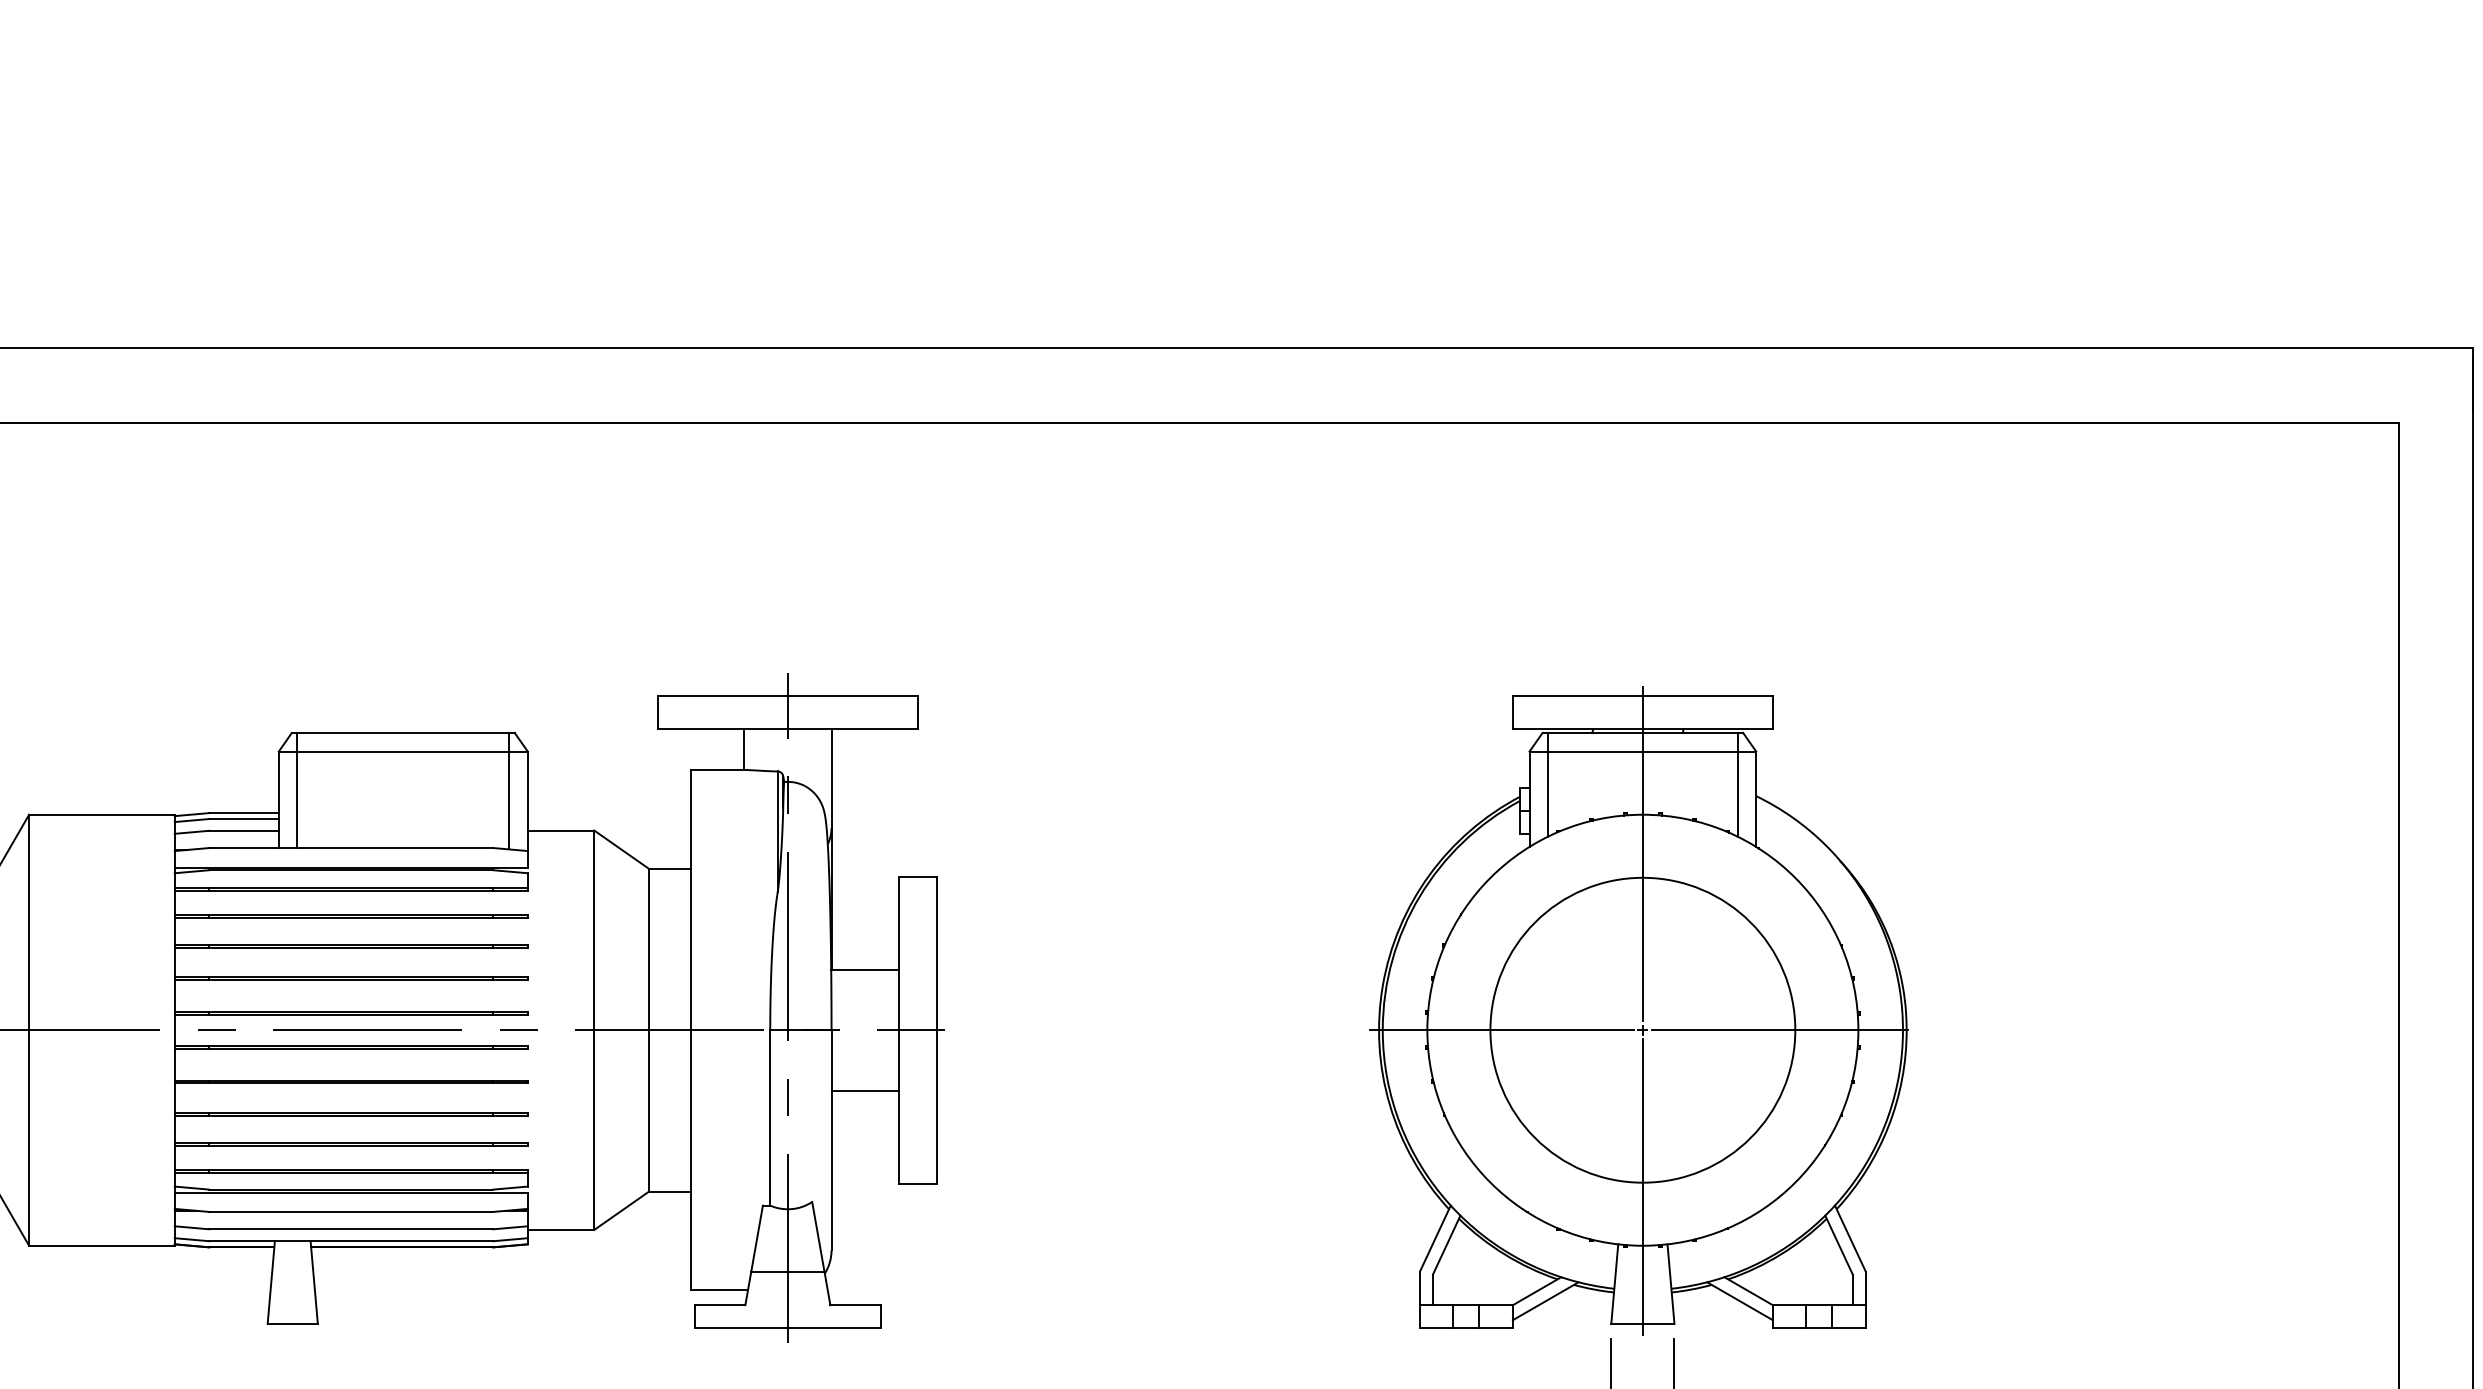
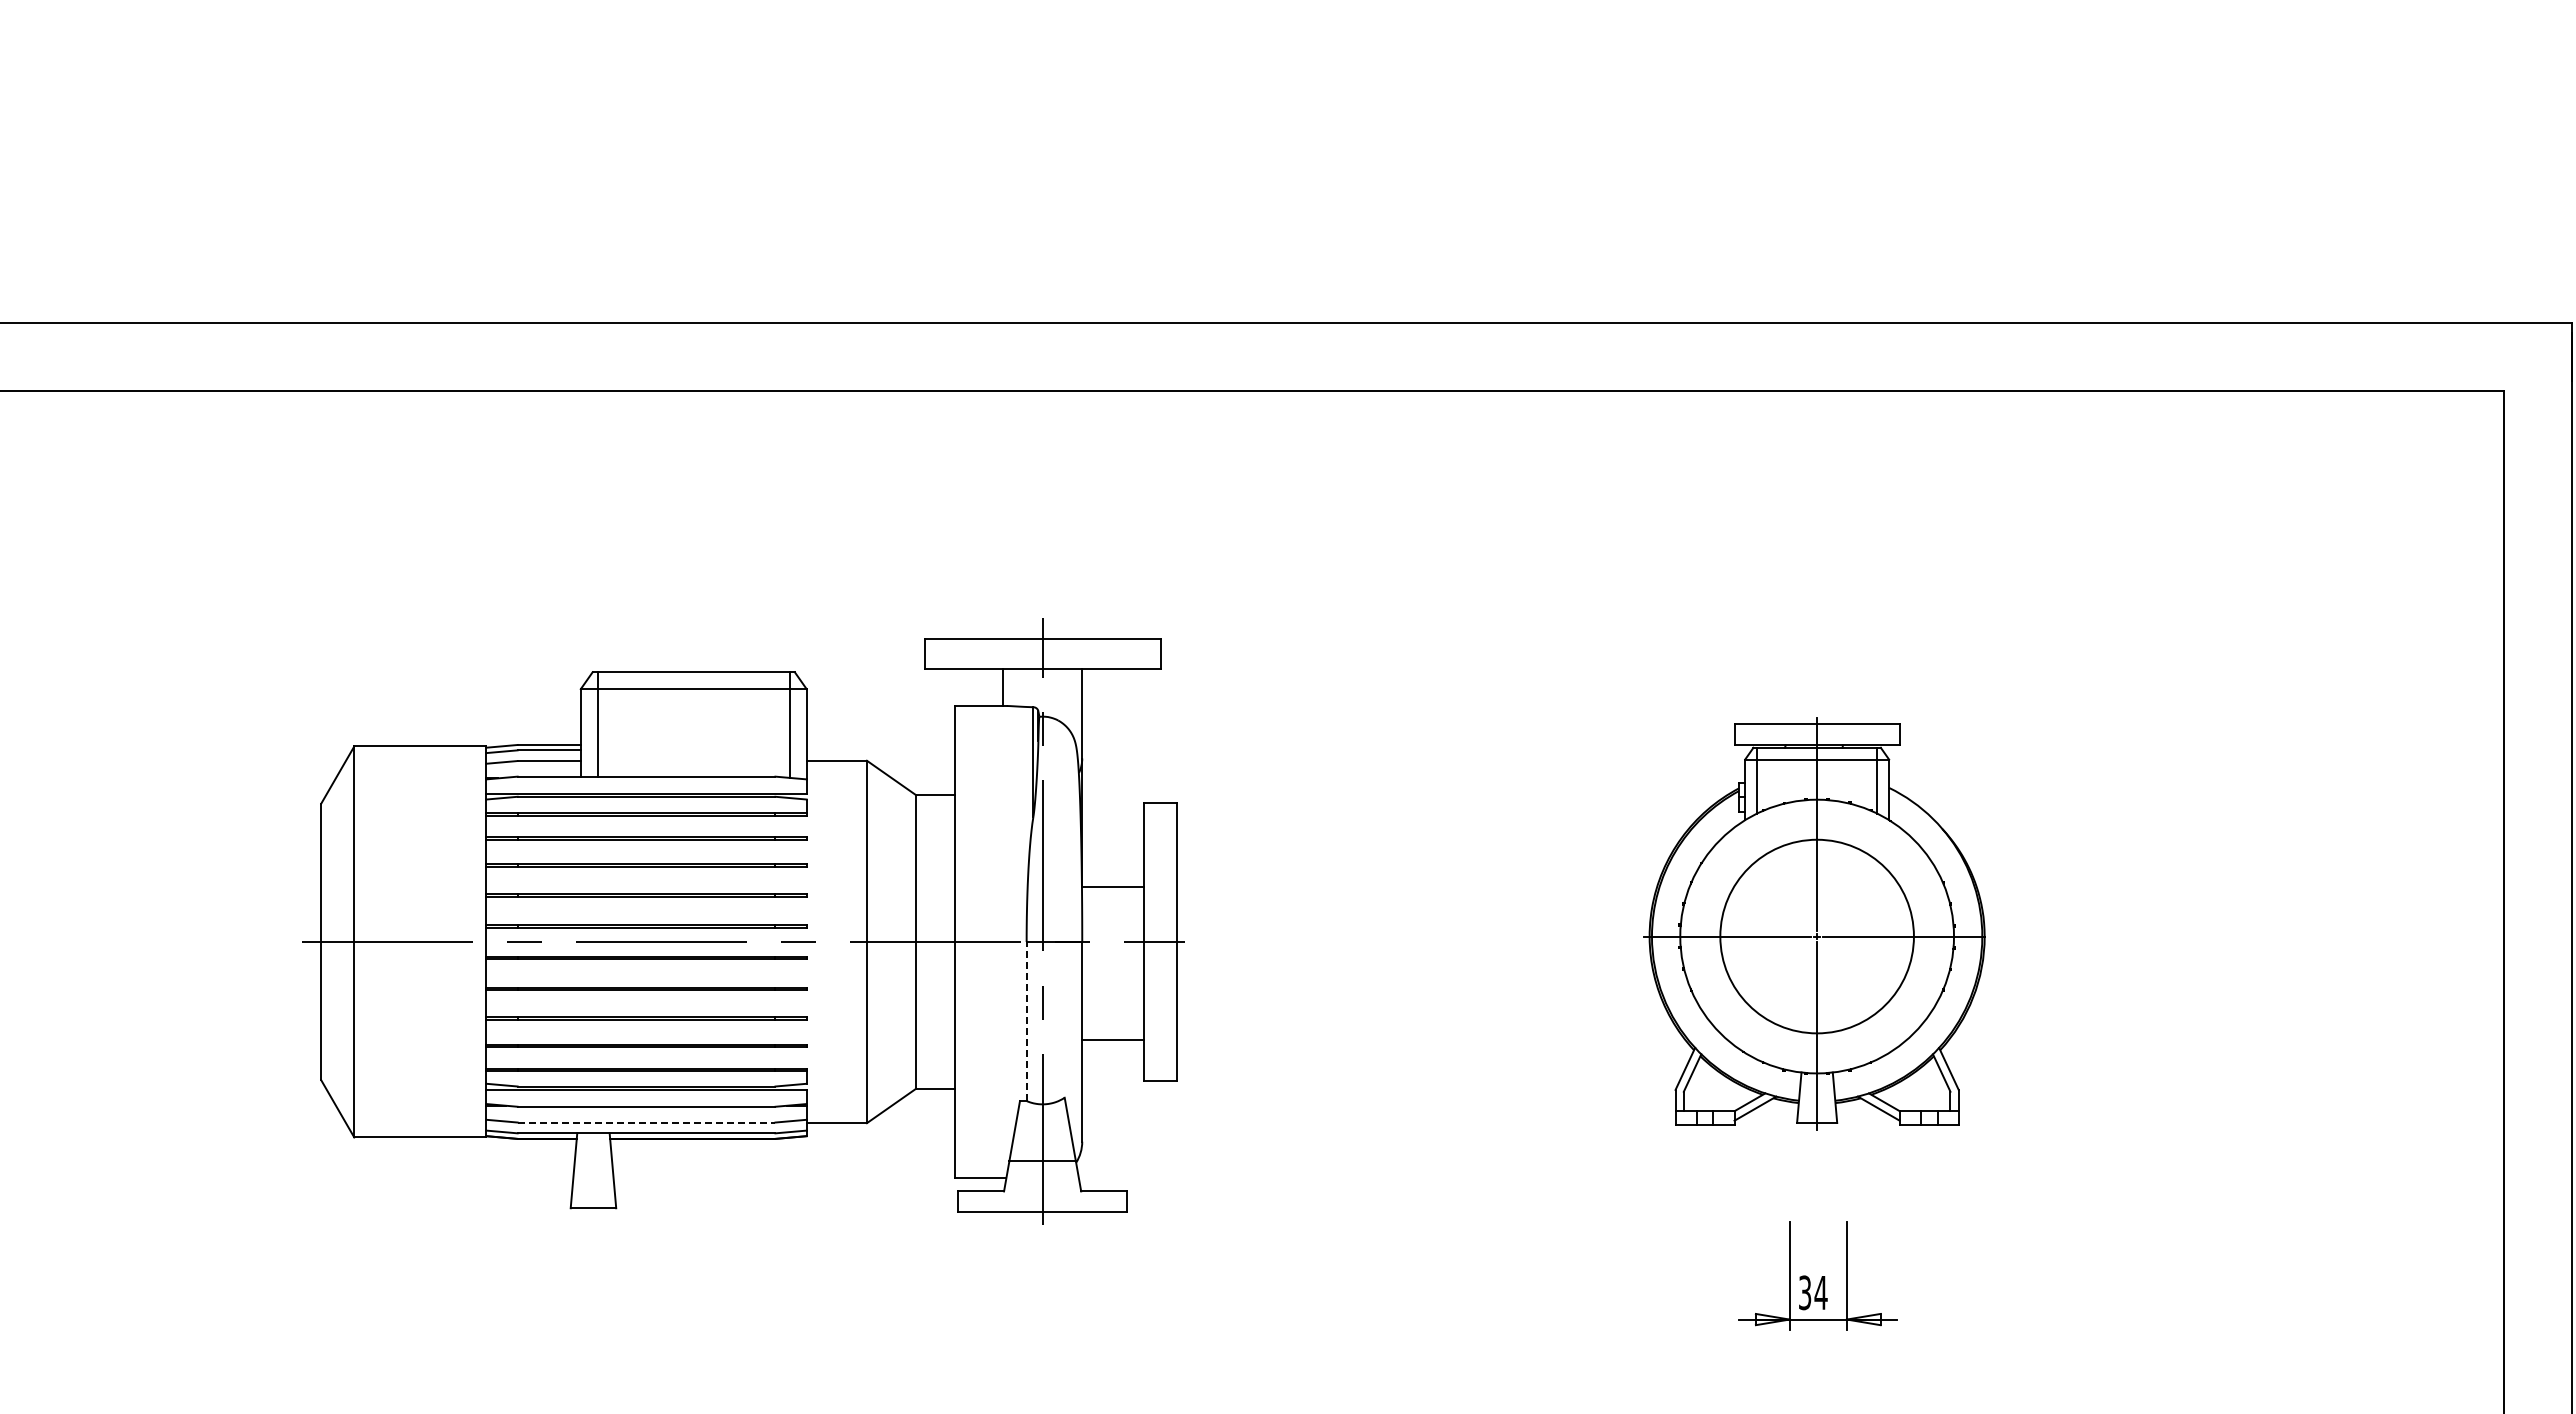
part: (1638, 1009) -> (1814, 923), size x0.7
line: (864, 1090) -> (1112, 1039), moved
line: (770, 1117) -> (1026, 1021), solid -> dashed
line: (351, 1229) -> (646, 1122), solid -> dashed

